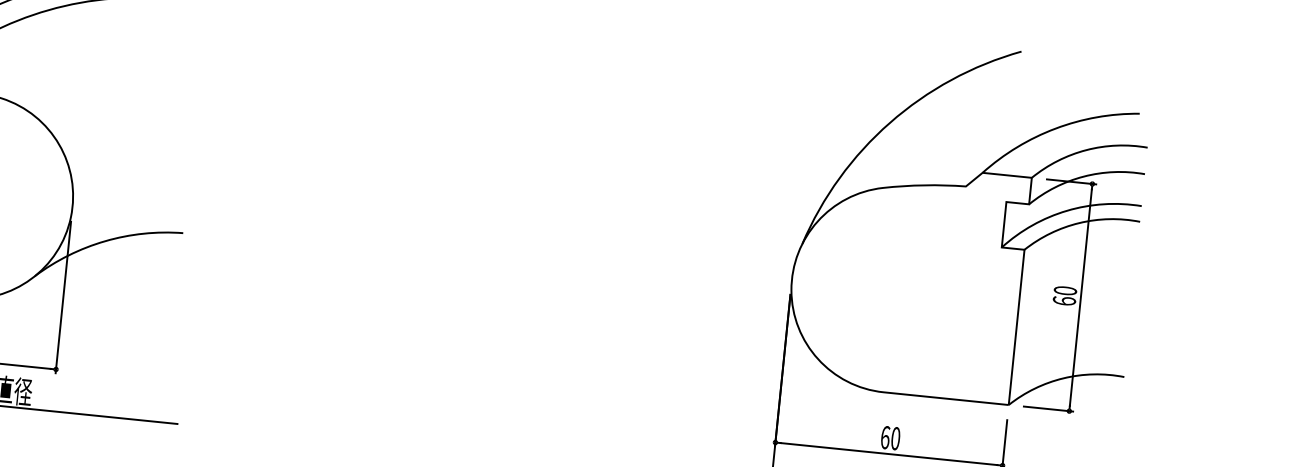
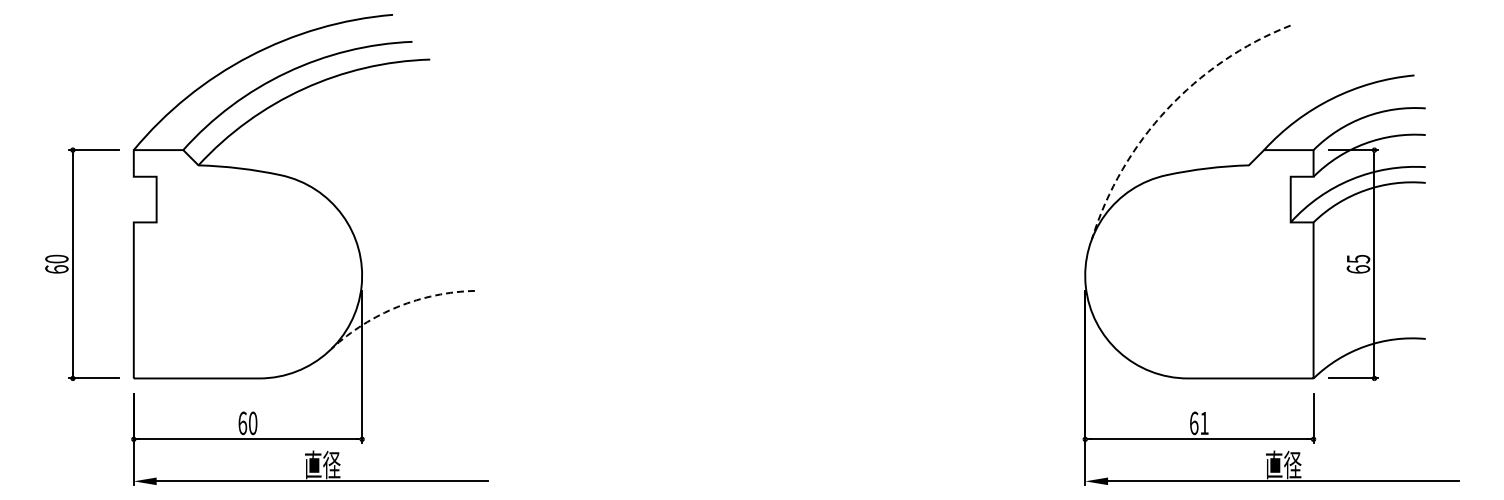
arc: (889, 122) -> (1166, 109), solid -> dashed
arc: (105, 240) -> (398, 306), solid -> dashed
text: (1065, 290) -> (1358, 258), 60 -> 65
text: (895, 438) -> (1204, 423), 60 -> 61

